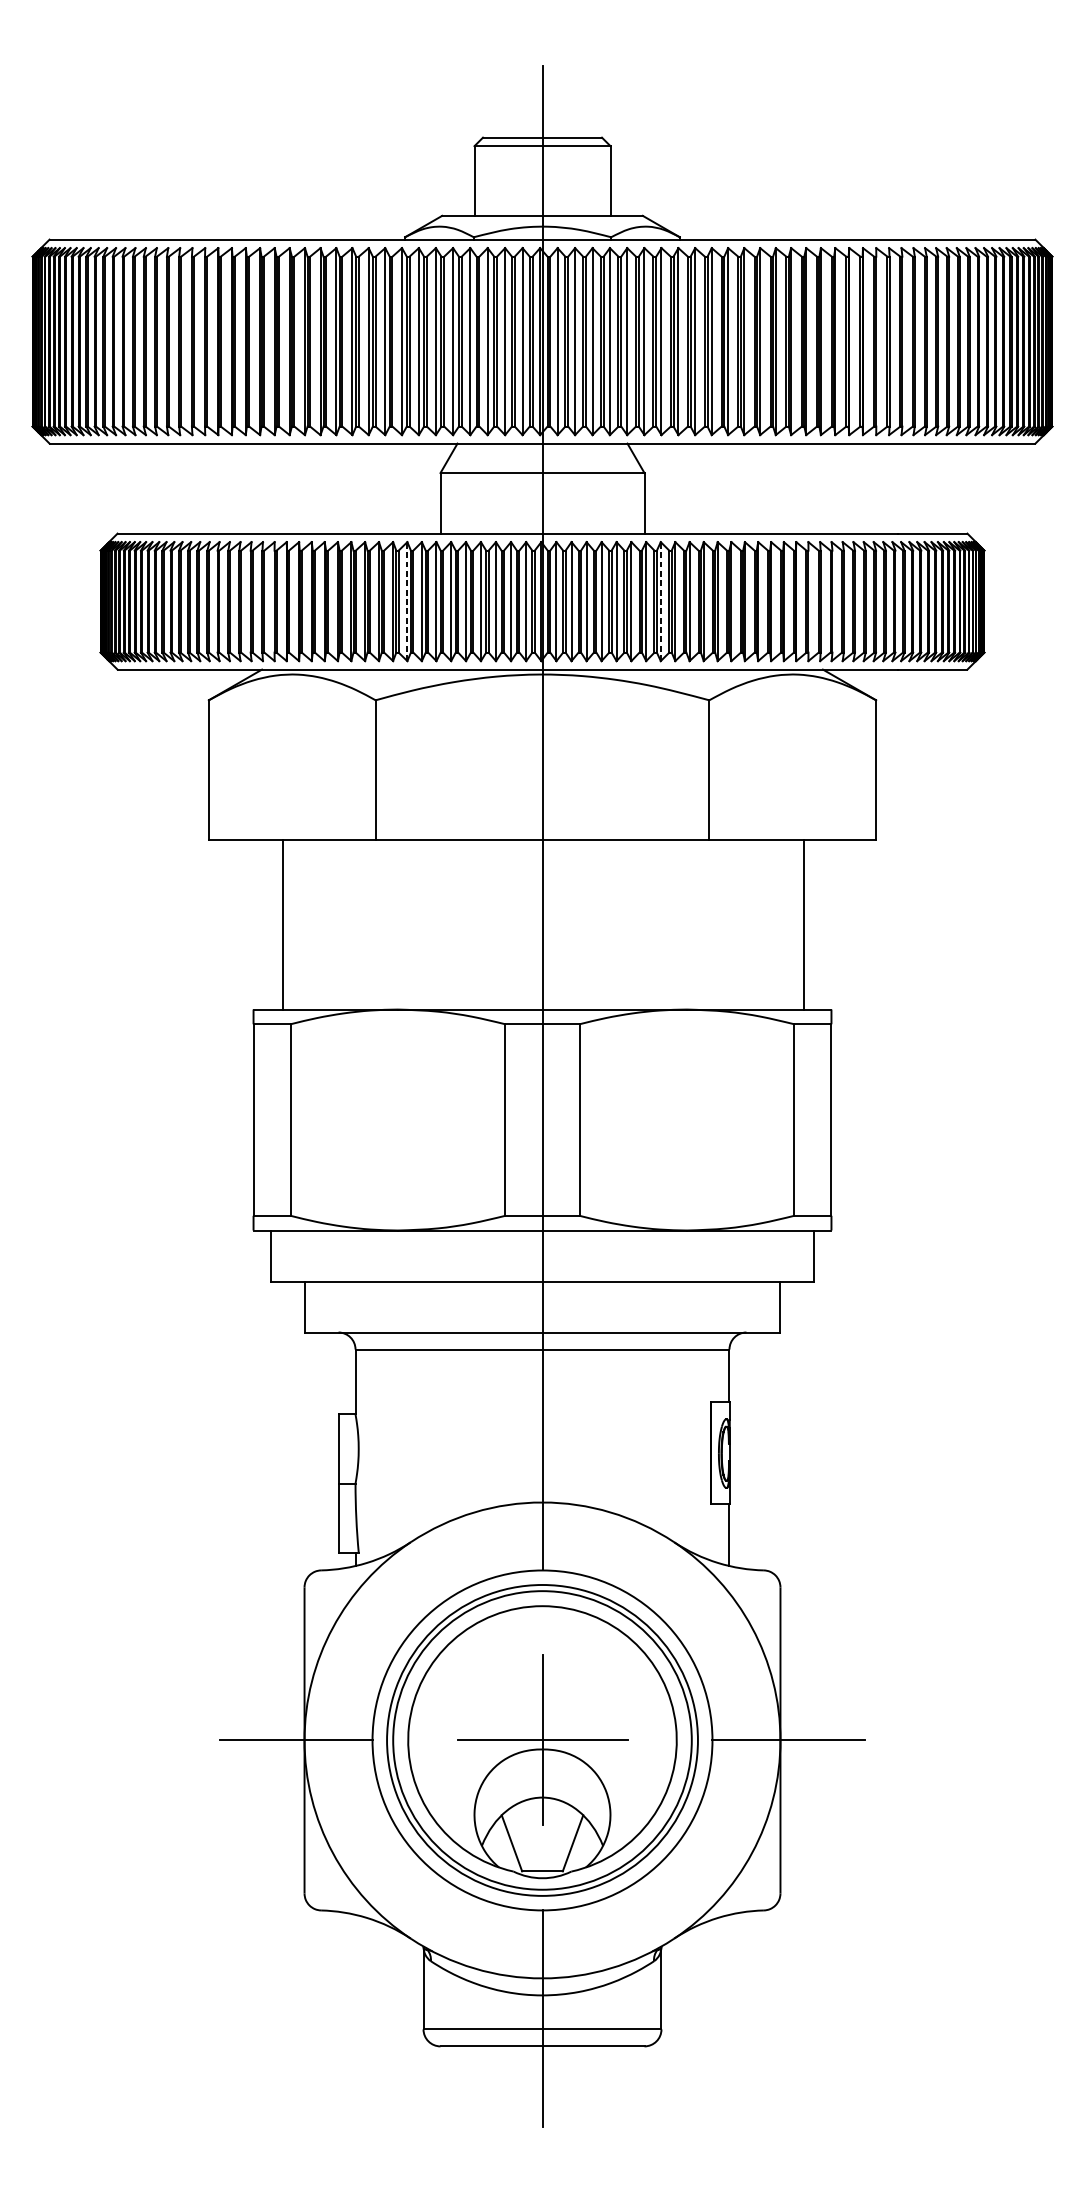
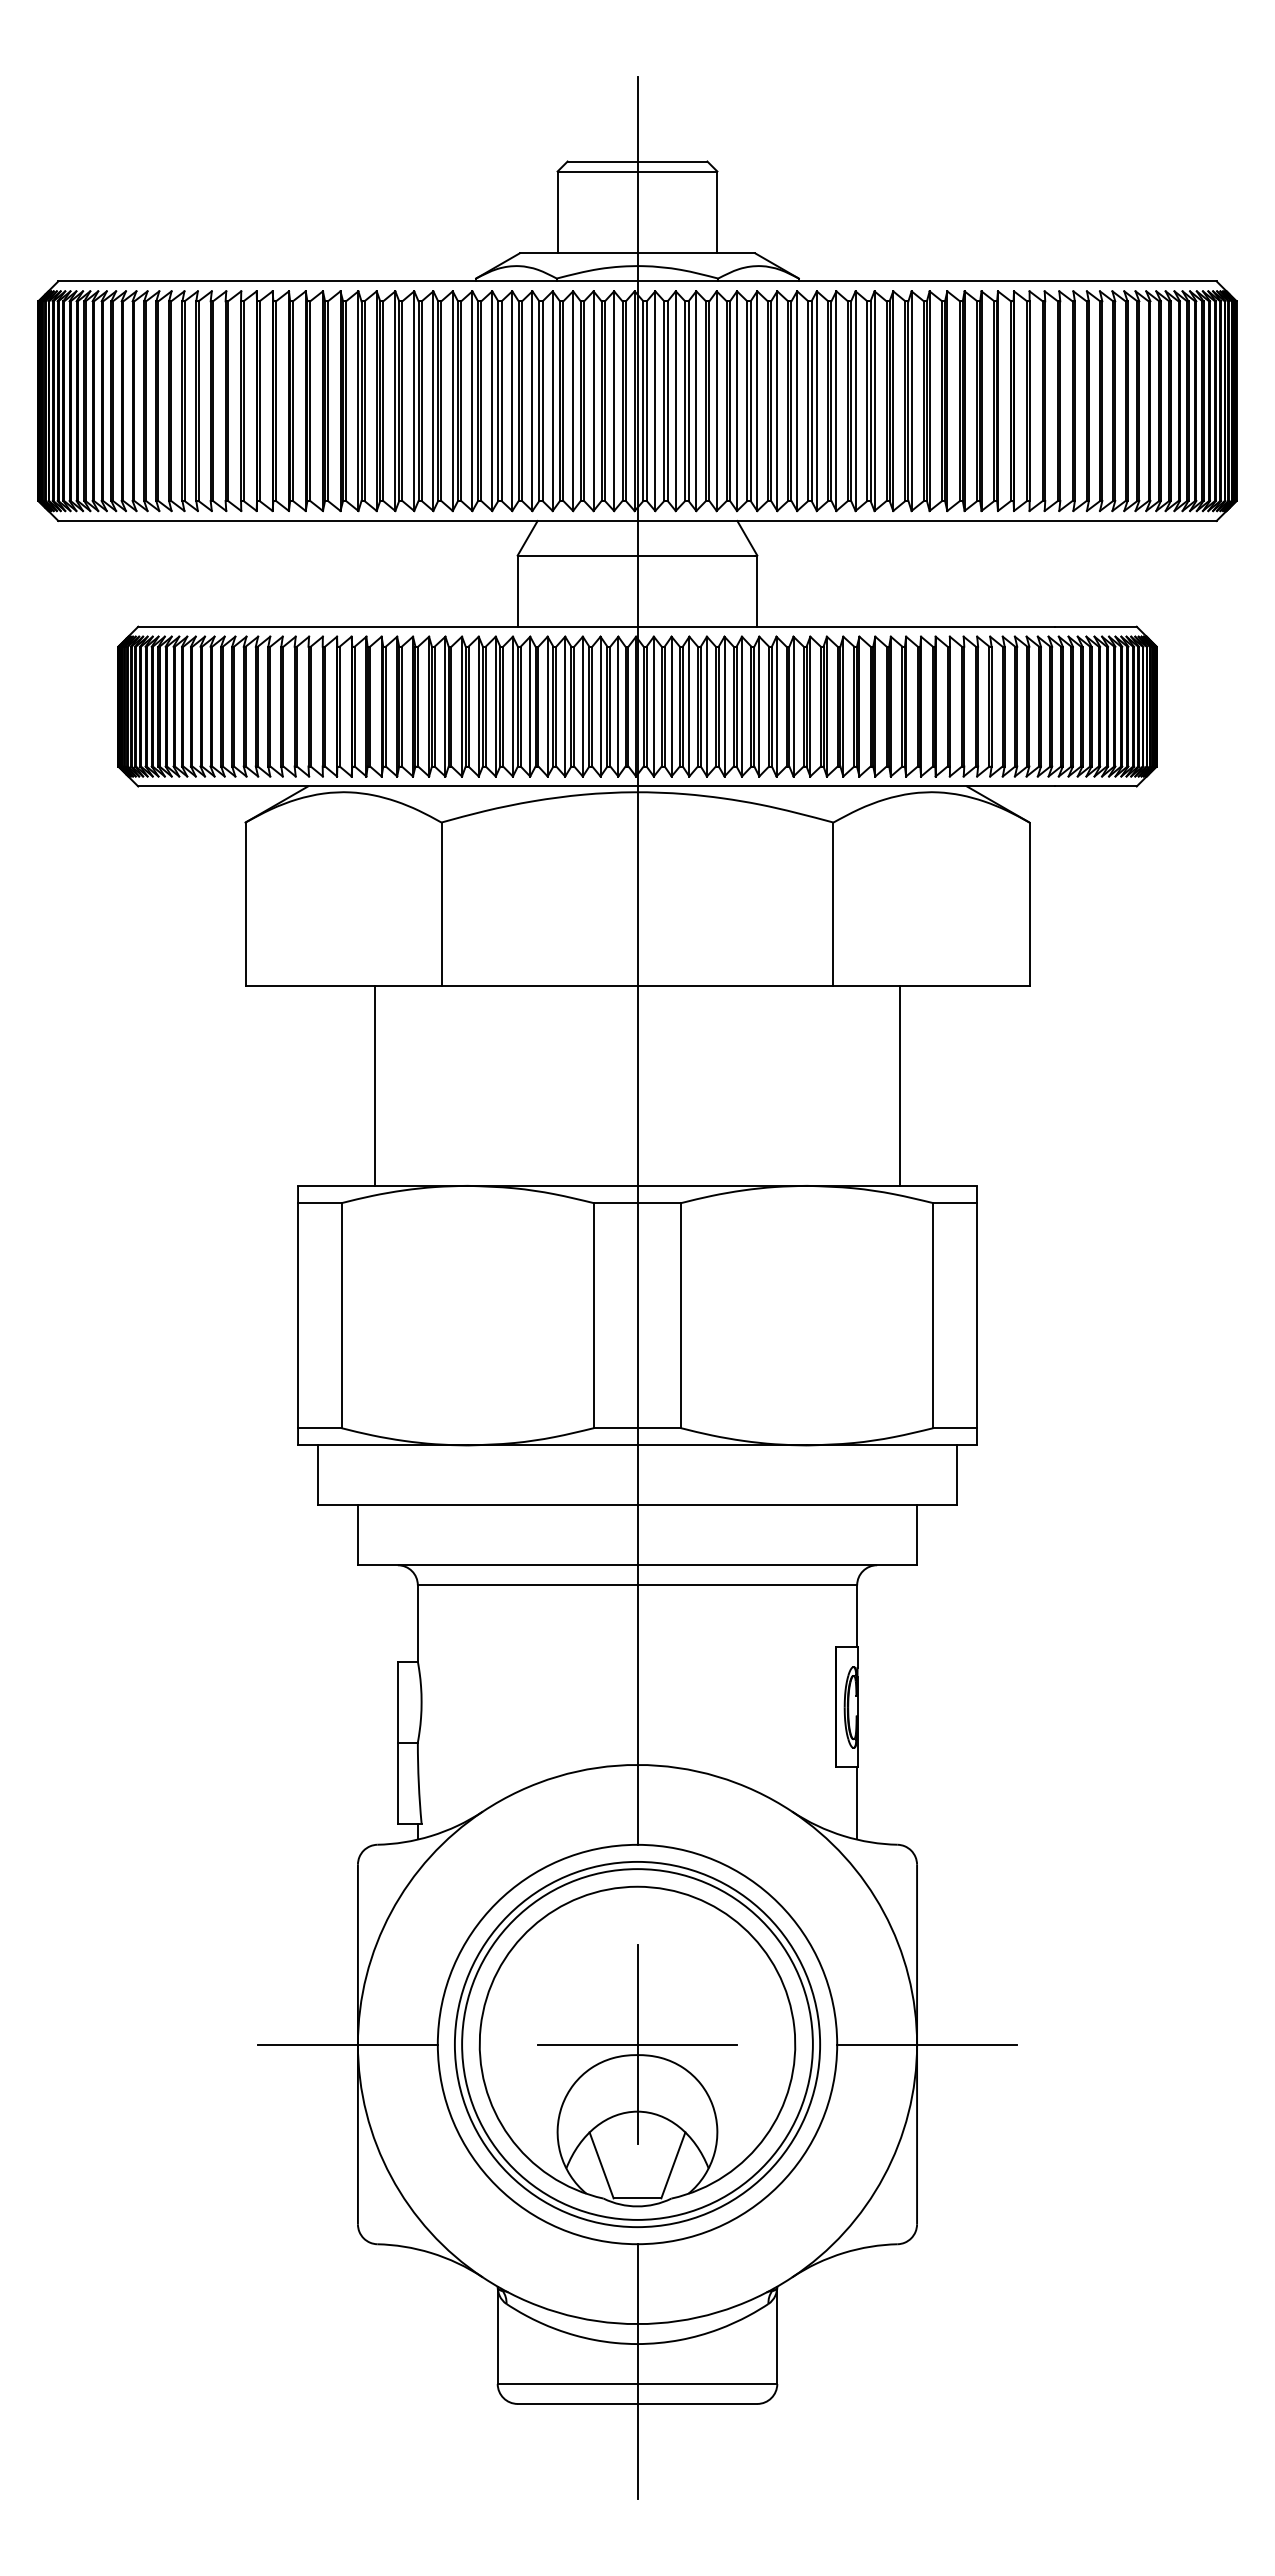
line: (407, 601) -> (478, 706), dashed -> solid
line: (660, 601) -> (776, 706), dashed -> solid
line: (282, 924) -> (374, 1085), moved
line: (803, 924) -> (900, 1085), moved

